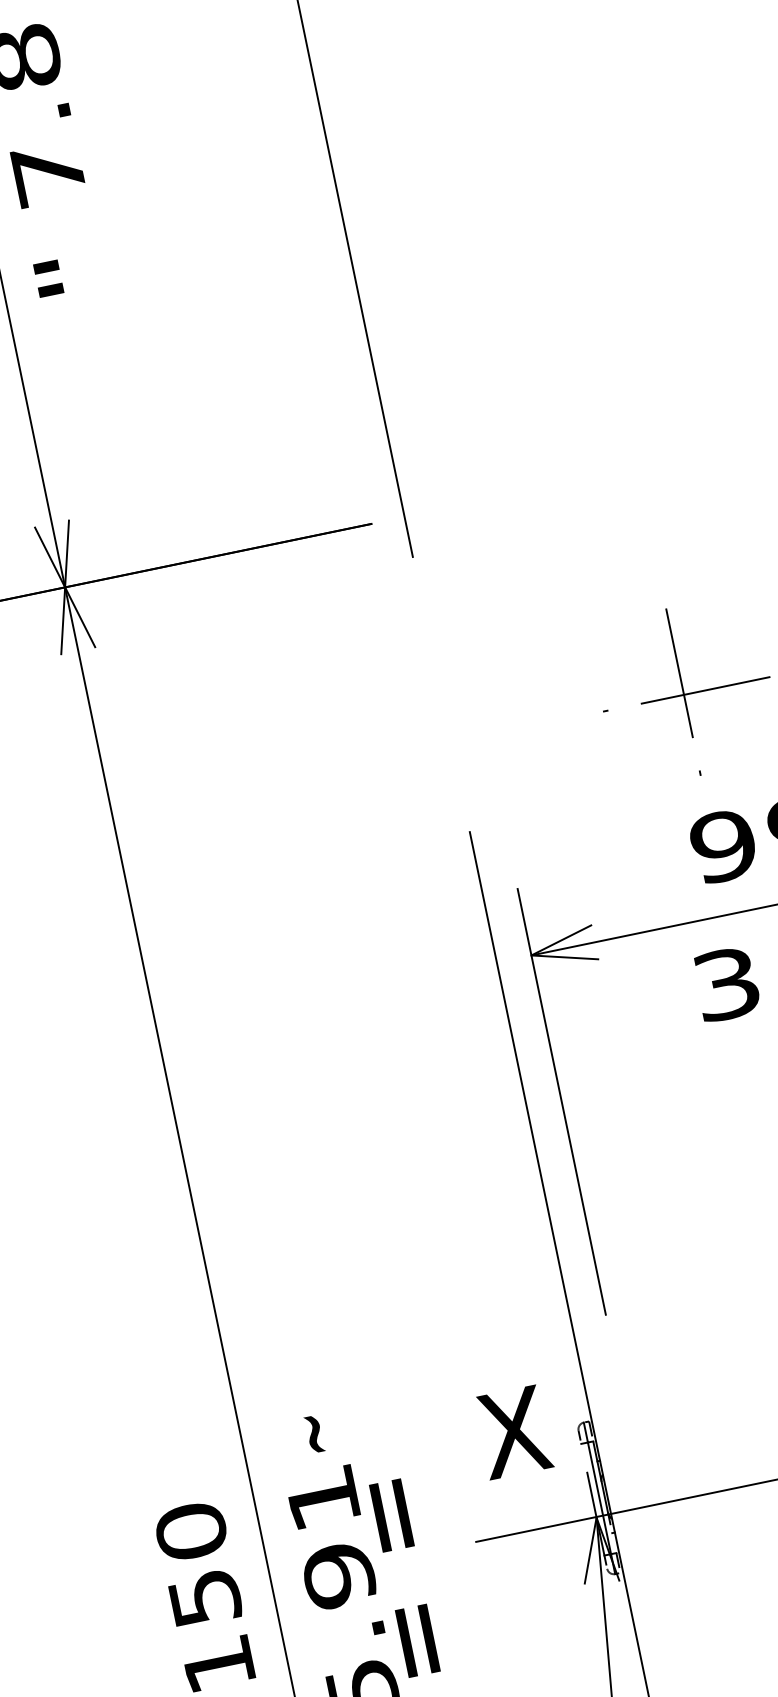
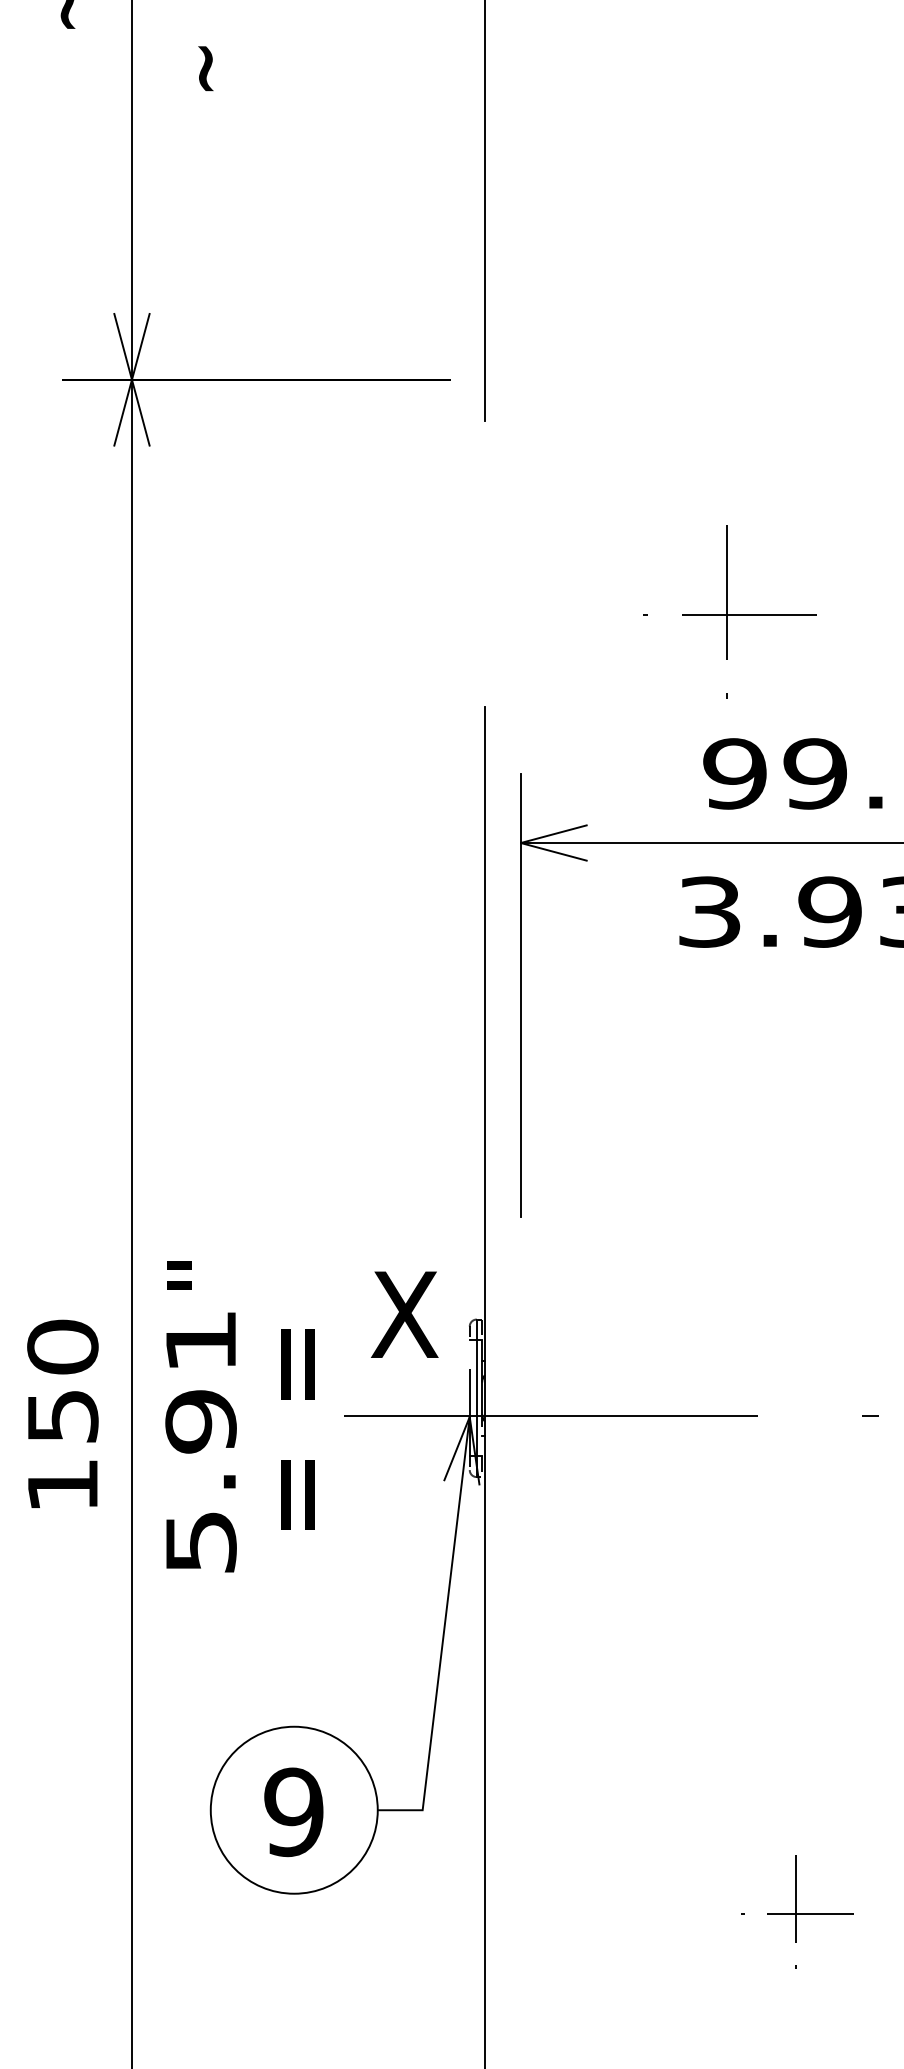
text: (59, 276) -> (190, 68), " -> ~
text: (299, 1437) -> (190, 1275), ~ -> "
text: (404, 1578) -> (297, 1429), moved

